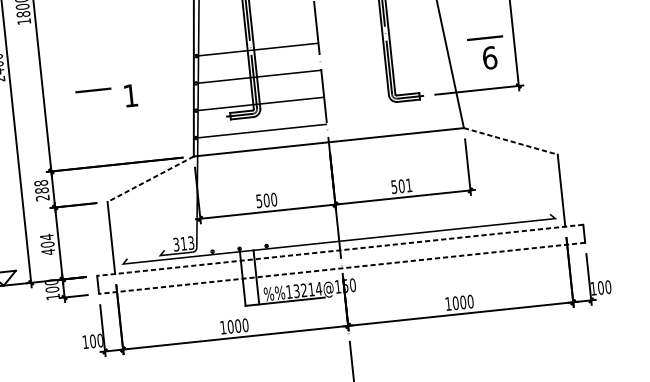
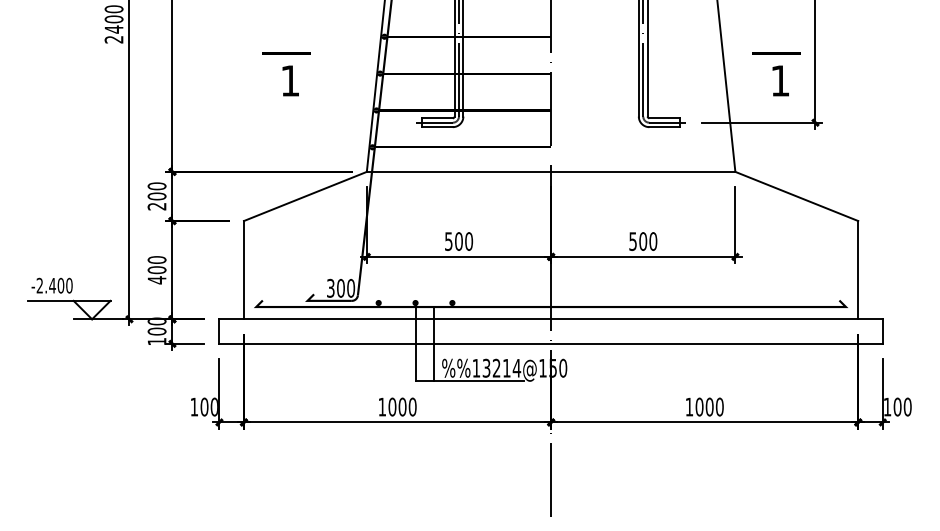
text: (489, 57) -> (780, 80), 6 -> 1
line: (93, 90) -> (286, 53), moved
line: (511, 141) -> (797, 196), dashed -> solid
line: (150, 179) -> (304, 196), dashed -> solid
text: (409, 185) -> (653, 241), 501 -> 500
text: (41, 186) -> (157, 191), 288 -> 200
text: (46, 236) -> (156, 259), 404 -> 400
text: (187, 243) -> (346, 288), 313 -> 300
line: (340, 250) -> (551, 319), dashed -> solid
line: (342, 268) -> (551, 343), dashed -> solid

